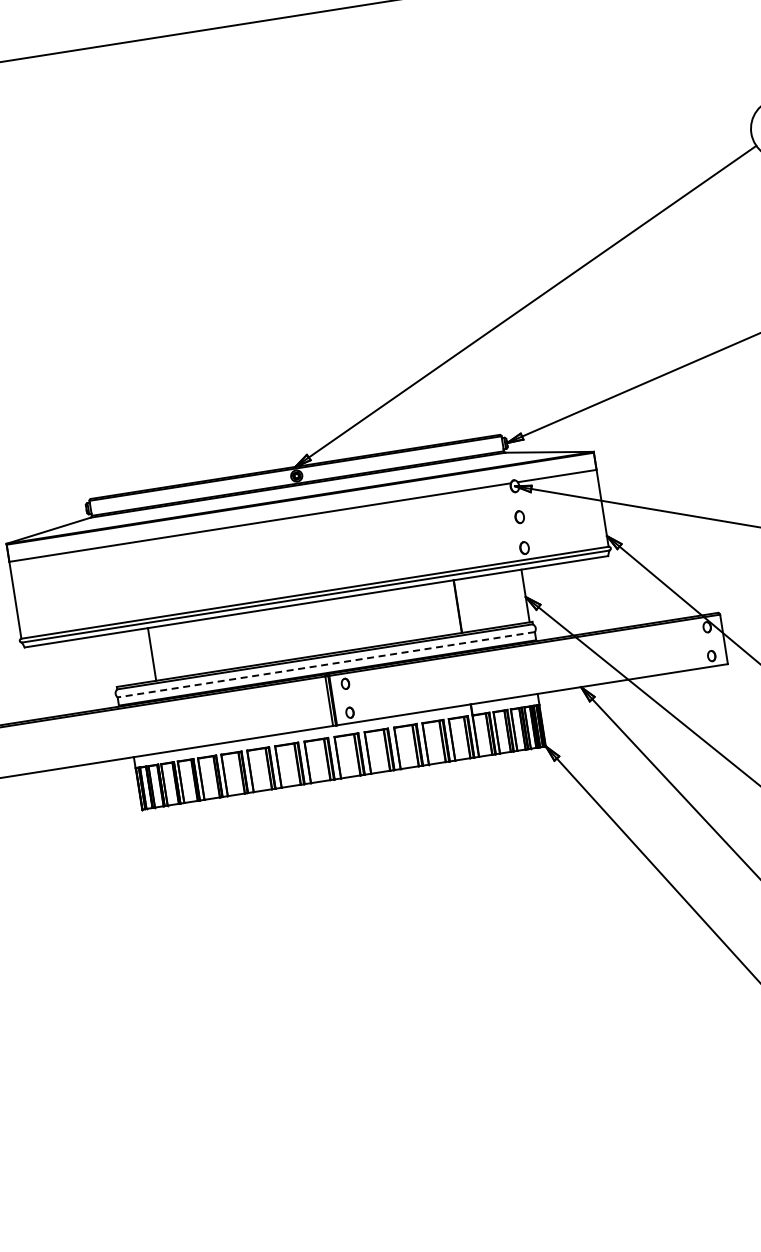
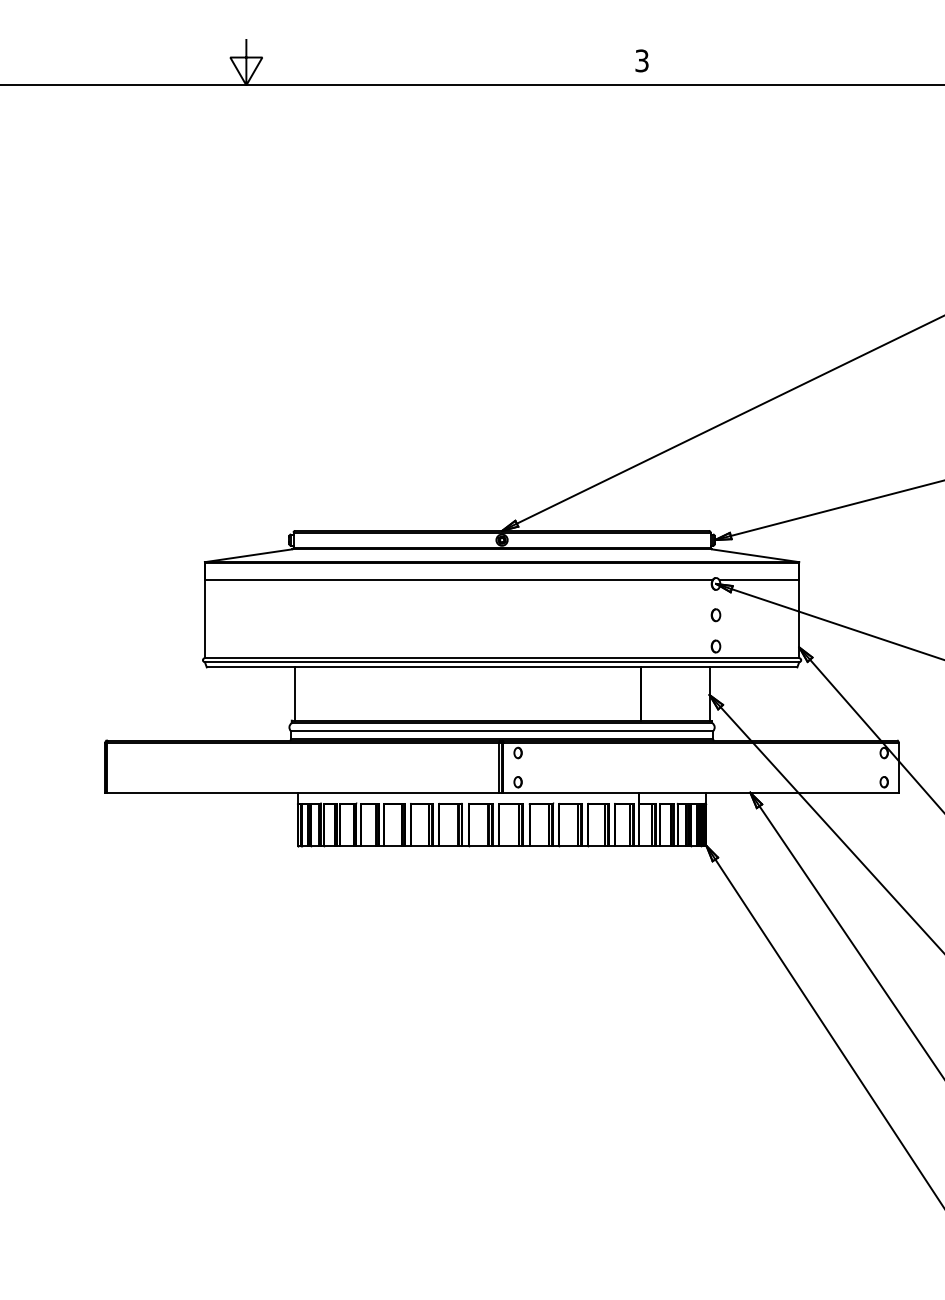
line: (151, 653) -> (294, 693), moved
line: (325, 665) -> (501, 731), dashed -> solid

